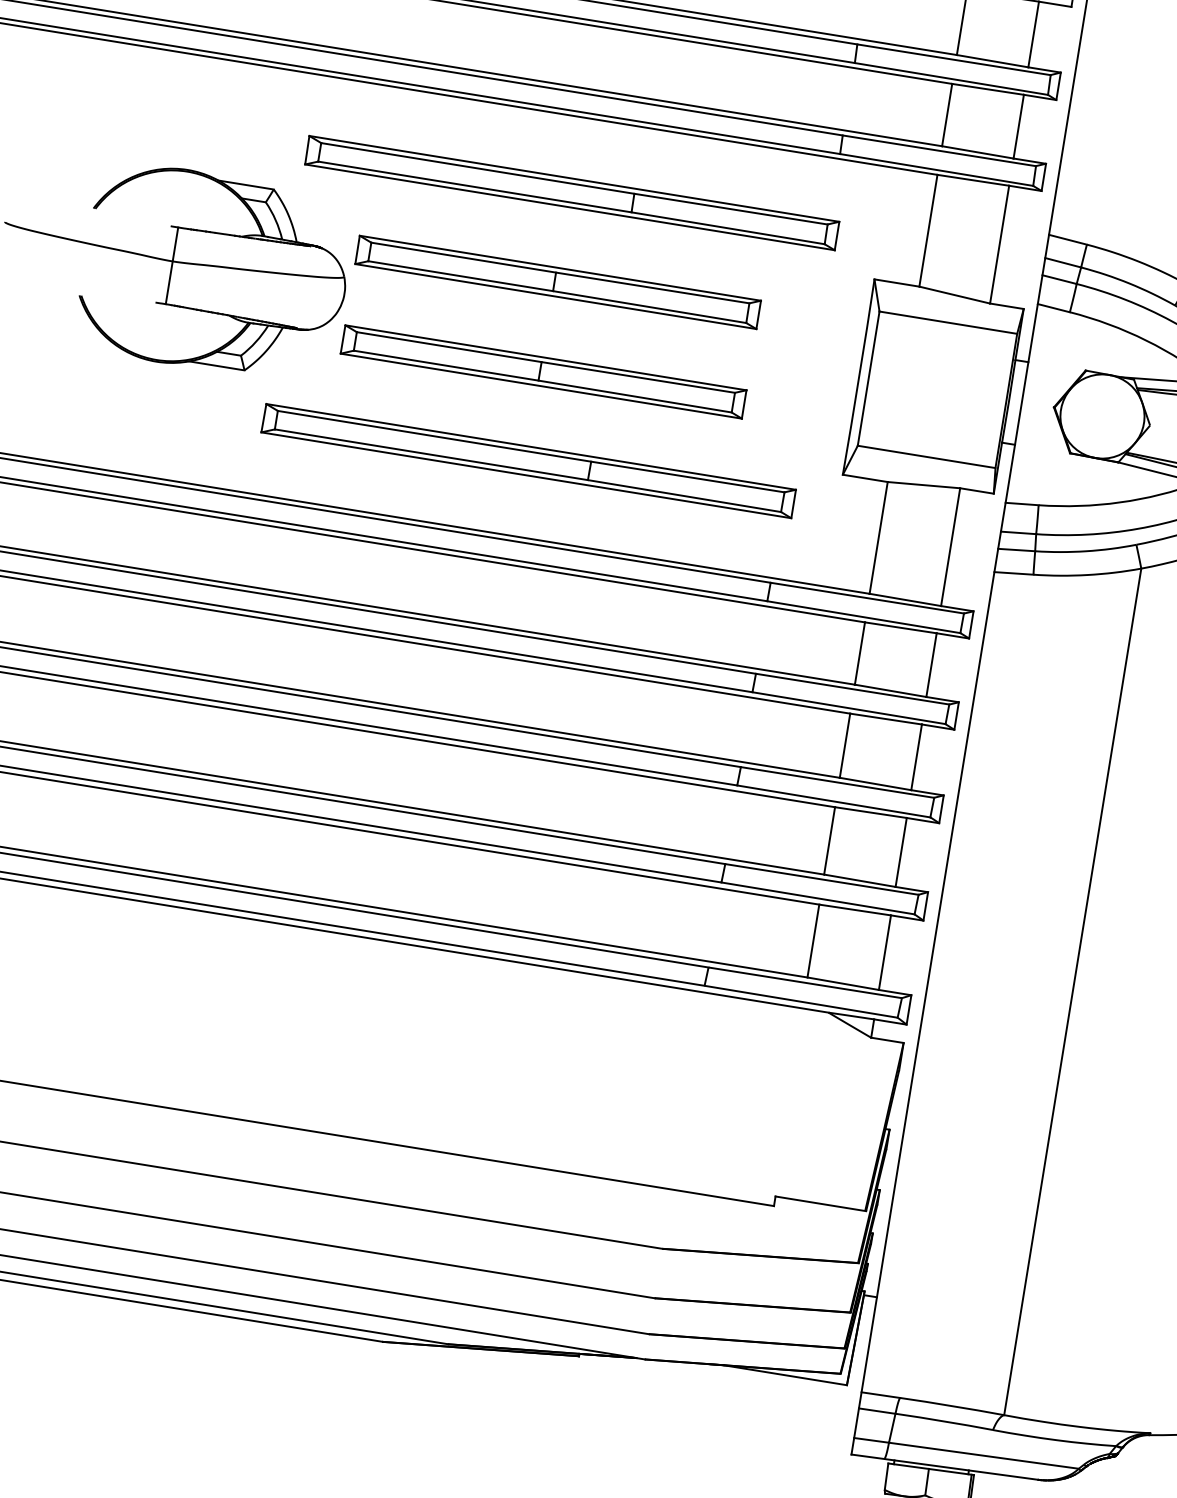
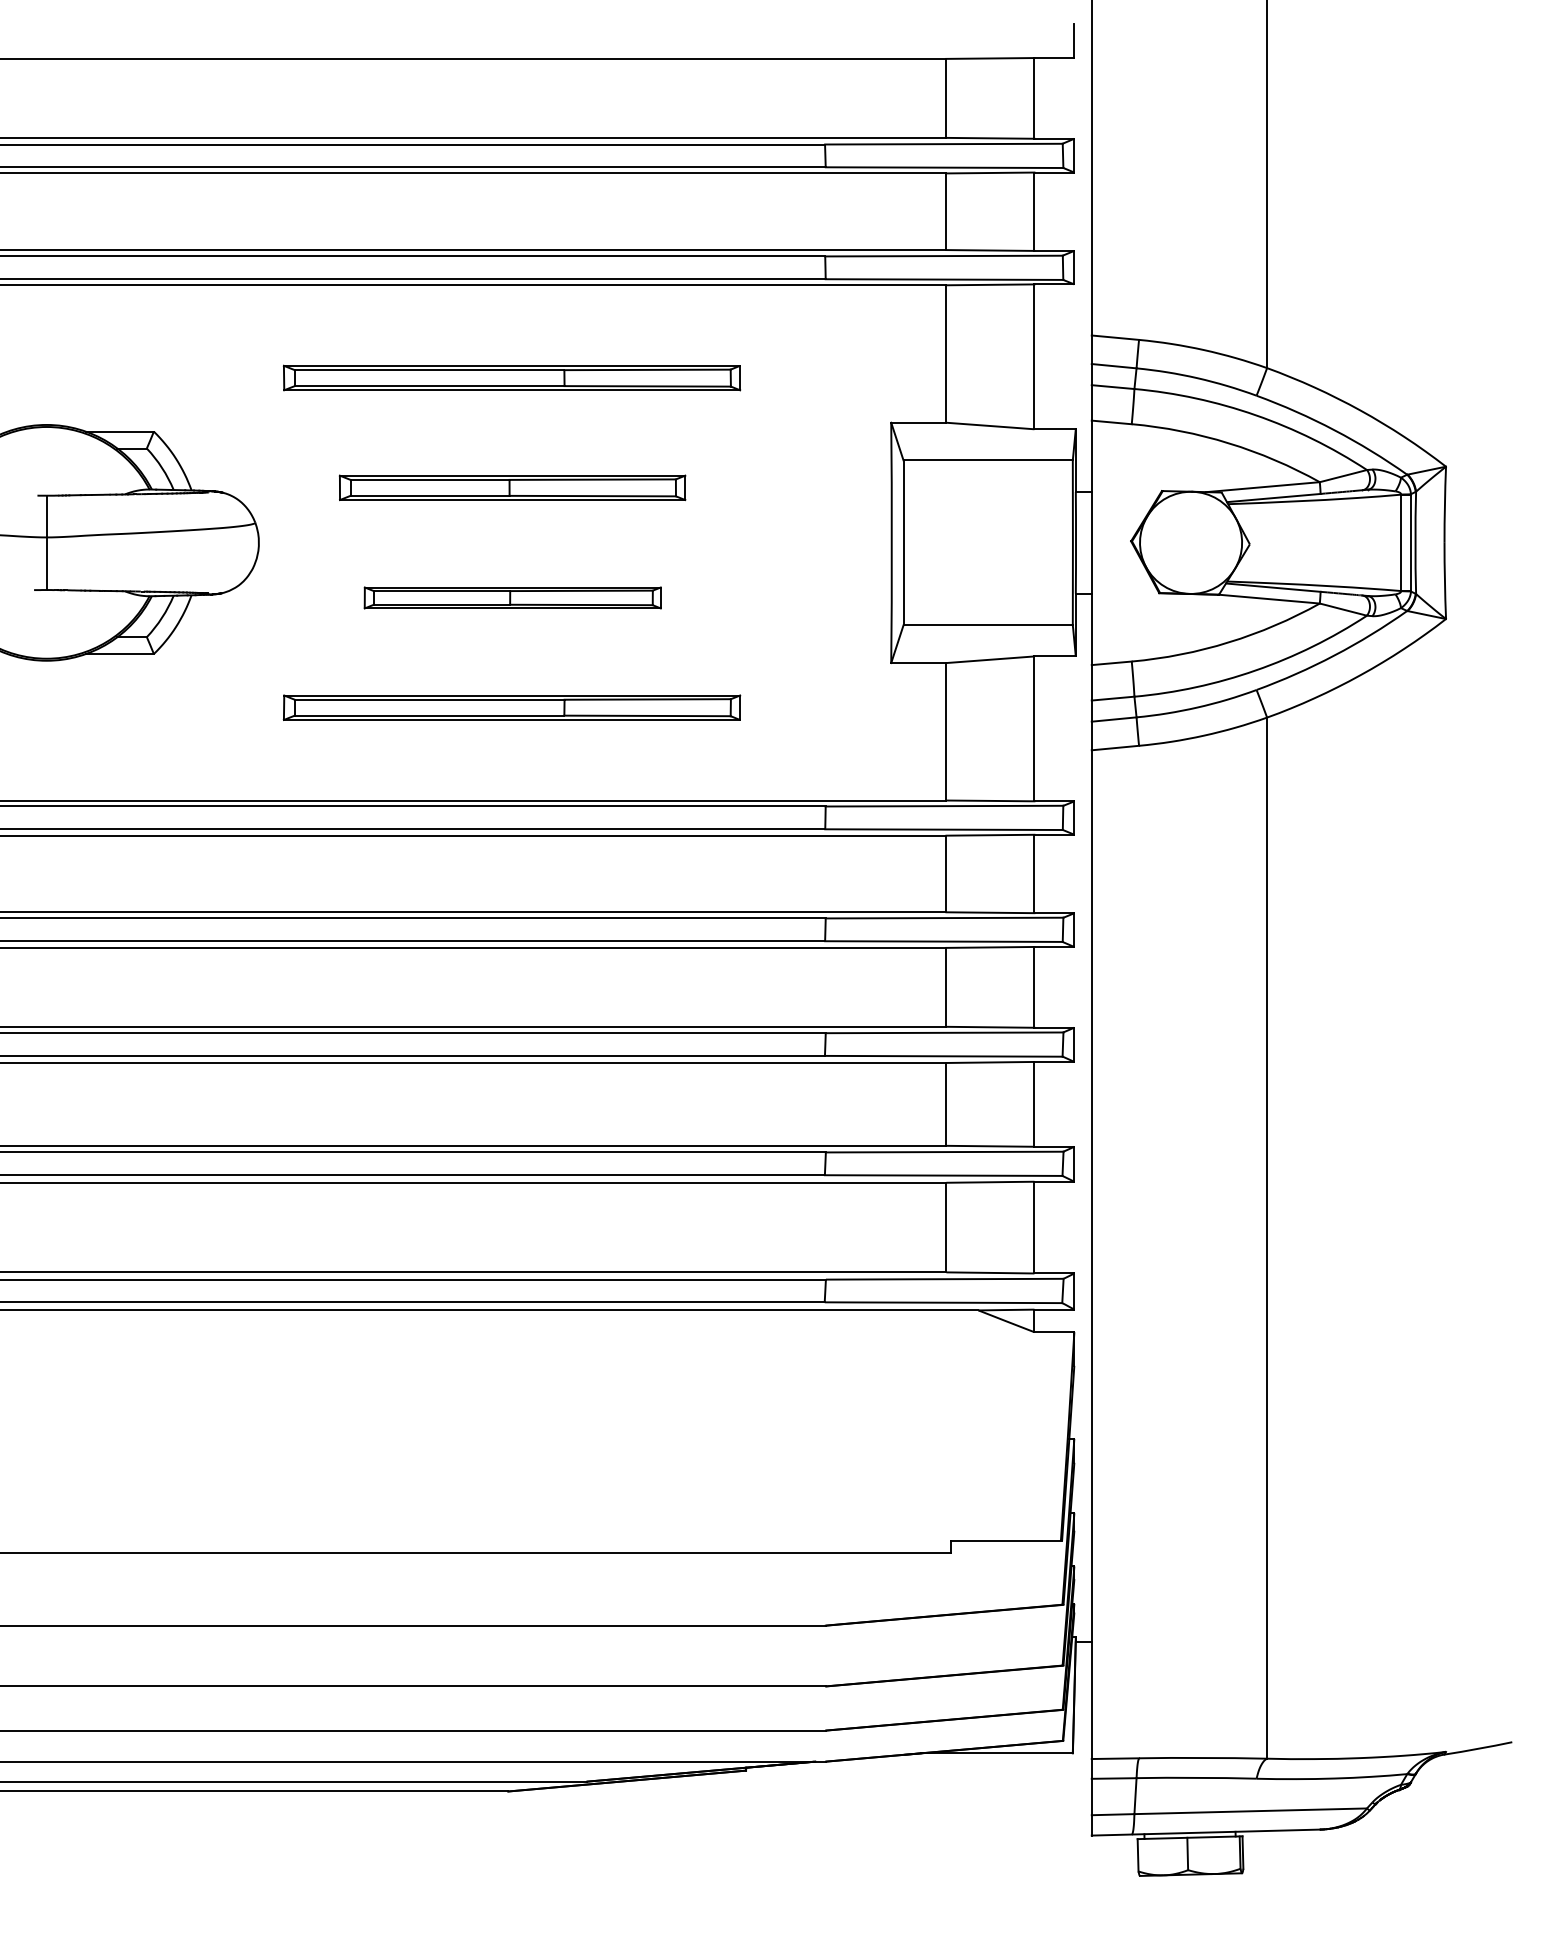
part: (571, 192) -> (511, 377), size x0.7
part: (558, 282) -> (512, 487), size x0.7
part: (543, 371) -> (512, 597), size x0.6
part: (528, 460) -> (511, 707), size x0.7

